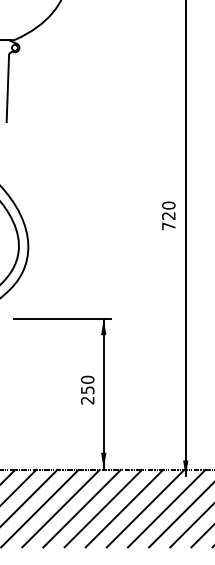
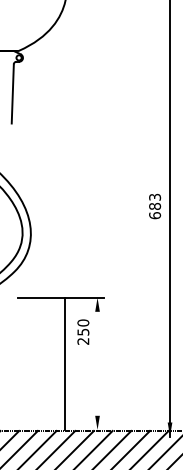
text: (168, 215) -> (154, 206), 720 -> 683
text: (87, 389) -> (83, 331), moved
line: (103, 393) -> (64, 363), moved

